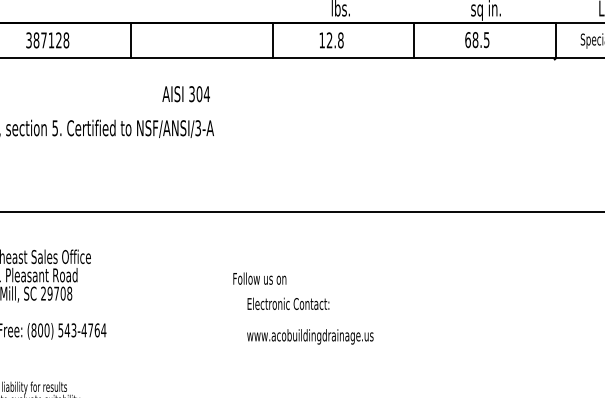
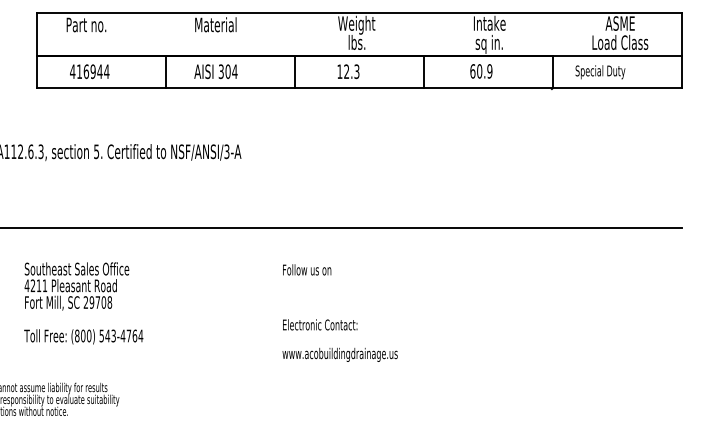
text: (47, 40) -> (89, 71), 387128 -> 416944
text: (340, 40) -> (356, 71), 12.8 -> 12.3
text: (480, 40) -> (484, 71), 68.5 -> 60.9
text: (185, 93) -> (215, 71), moved
text: (260, 278) -> (307, 269), moved
text: (309, 321) -> (339, 340), moved

